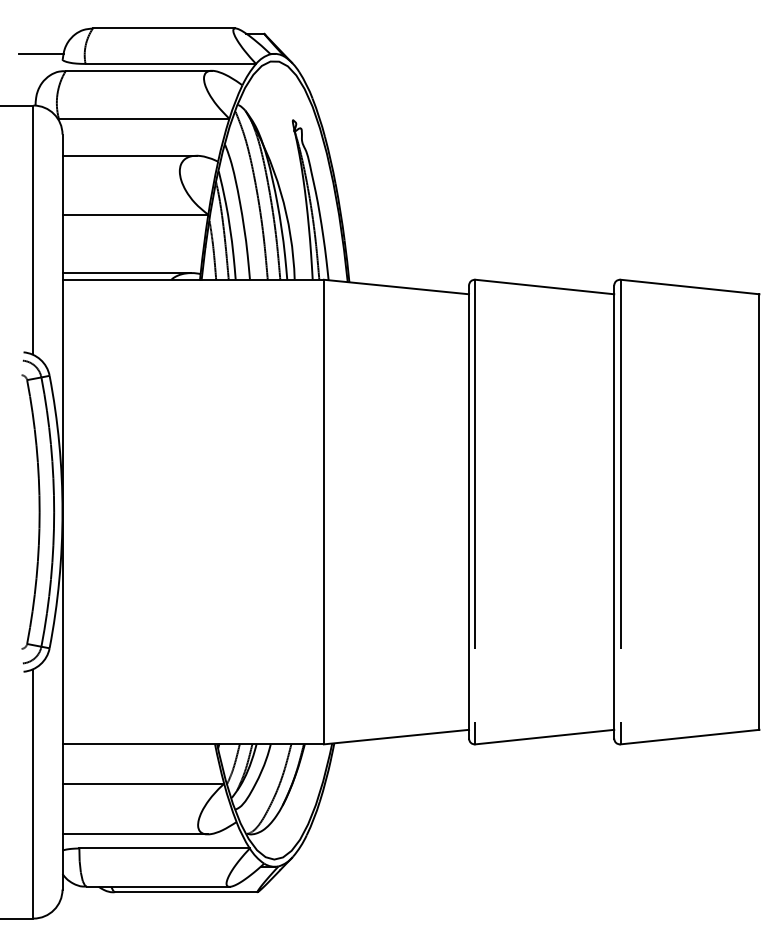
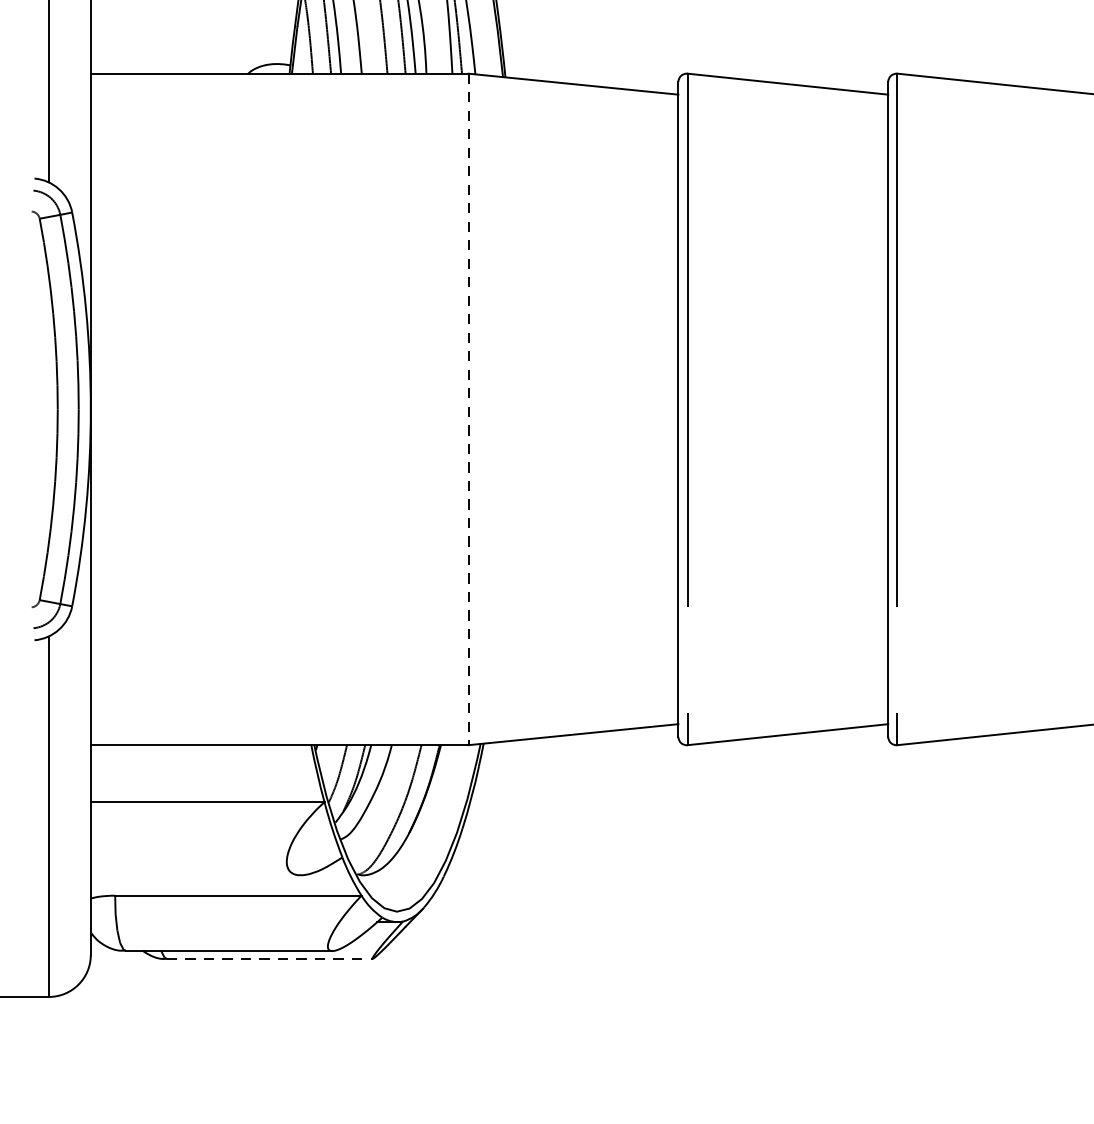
line: (126, 273) -> (183, 64), removed
line: (323, 512) -> (468, 410), solid -> dashed
line: (134, 834) -> (194, 875), removed
line: (186, 892) -> (270, 959), solid -> dashed

